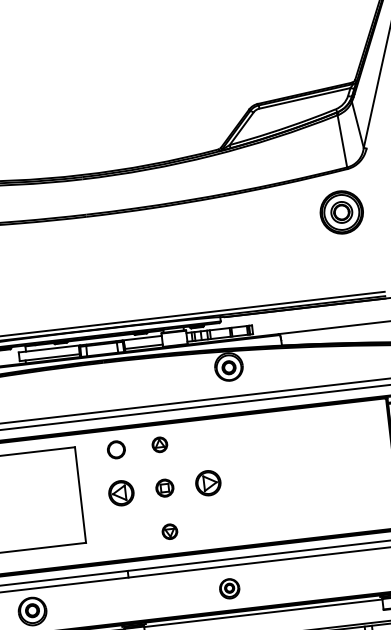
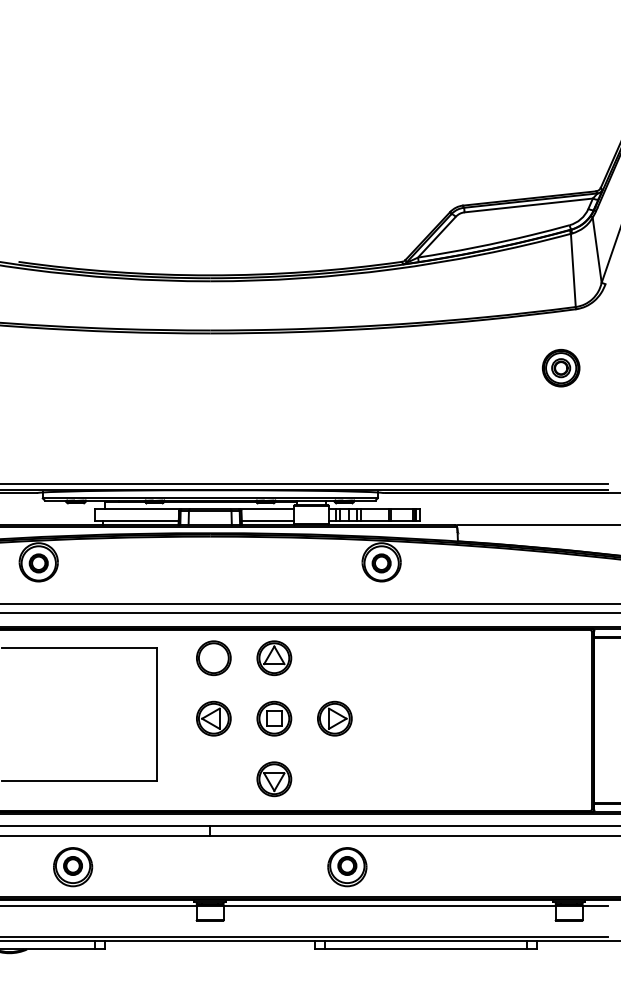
part: (341, 212) -> (560, 368), size x0.62
part: (159, 444) -> (274, 658), size x1.67
part: (116, 450) -> (213, 658), size x1.43
part: (164, 488) -> (274, 718), size x1.43
part: (170, 531) -> (274, 779), size x1.67
part: (229, 589) -> (347, 867), size x1.43

